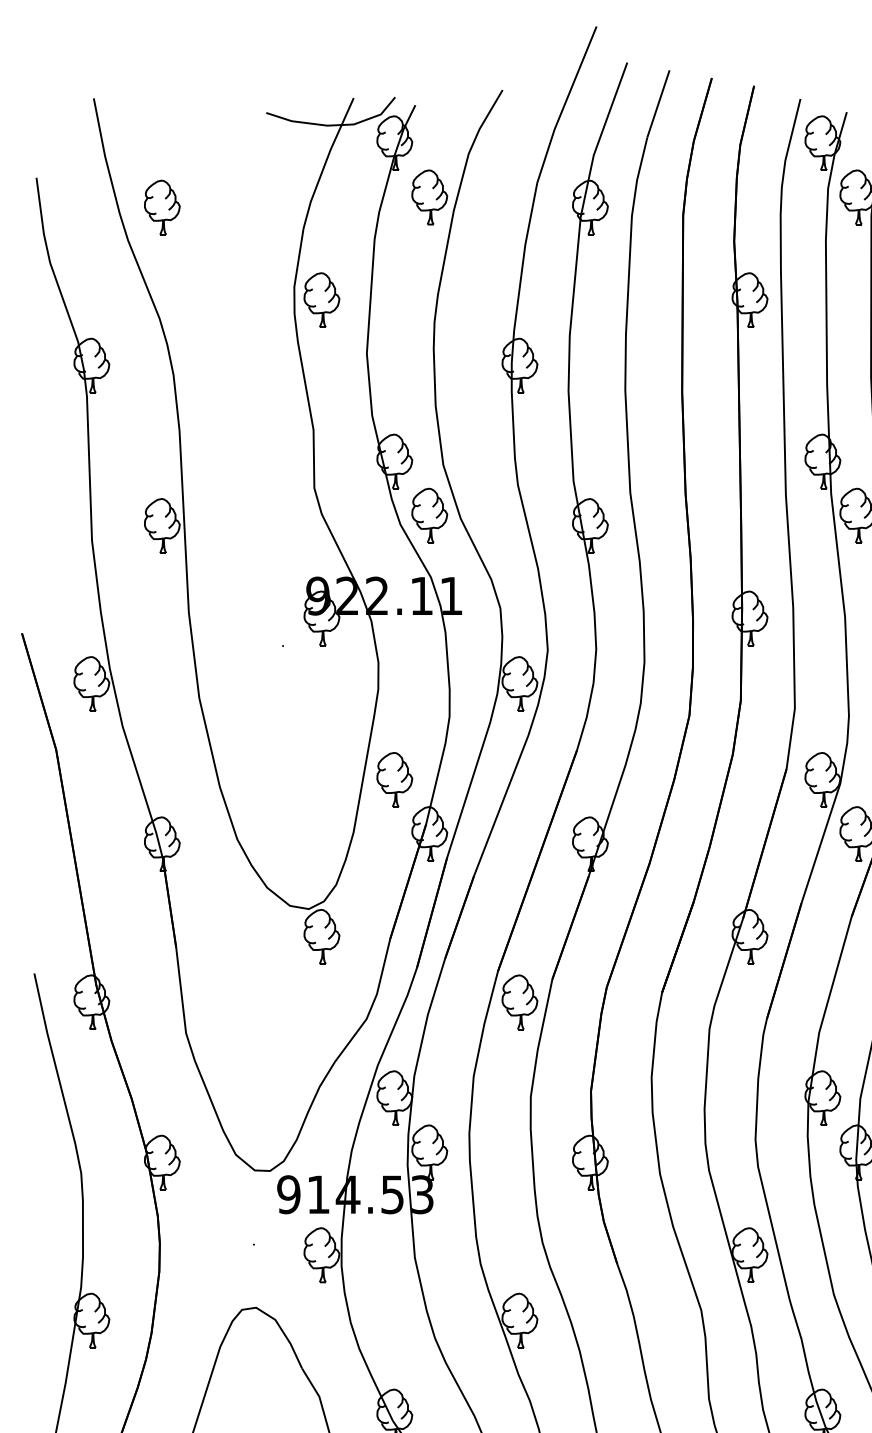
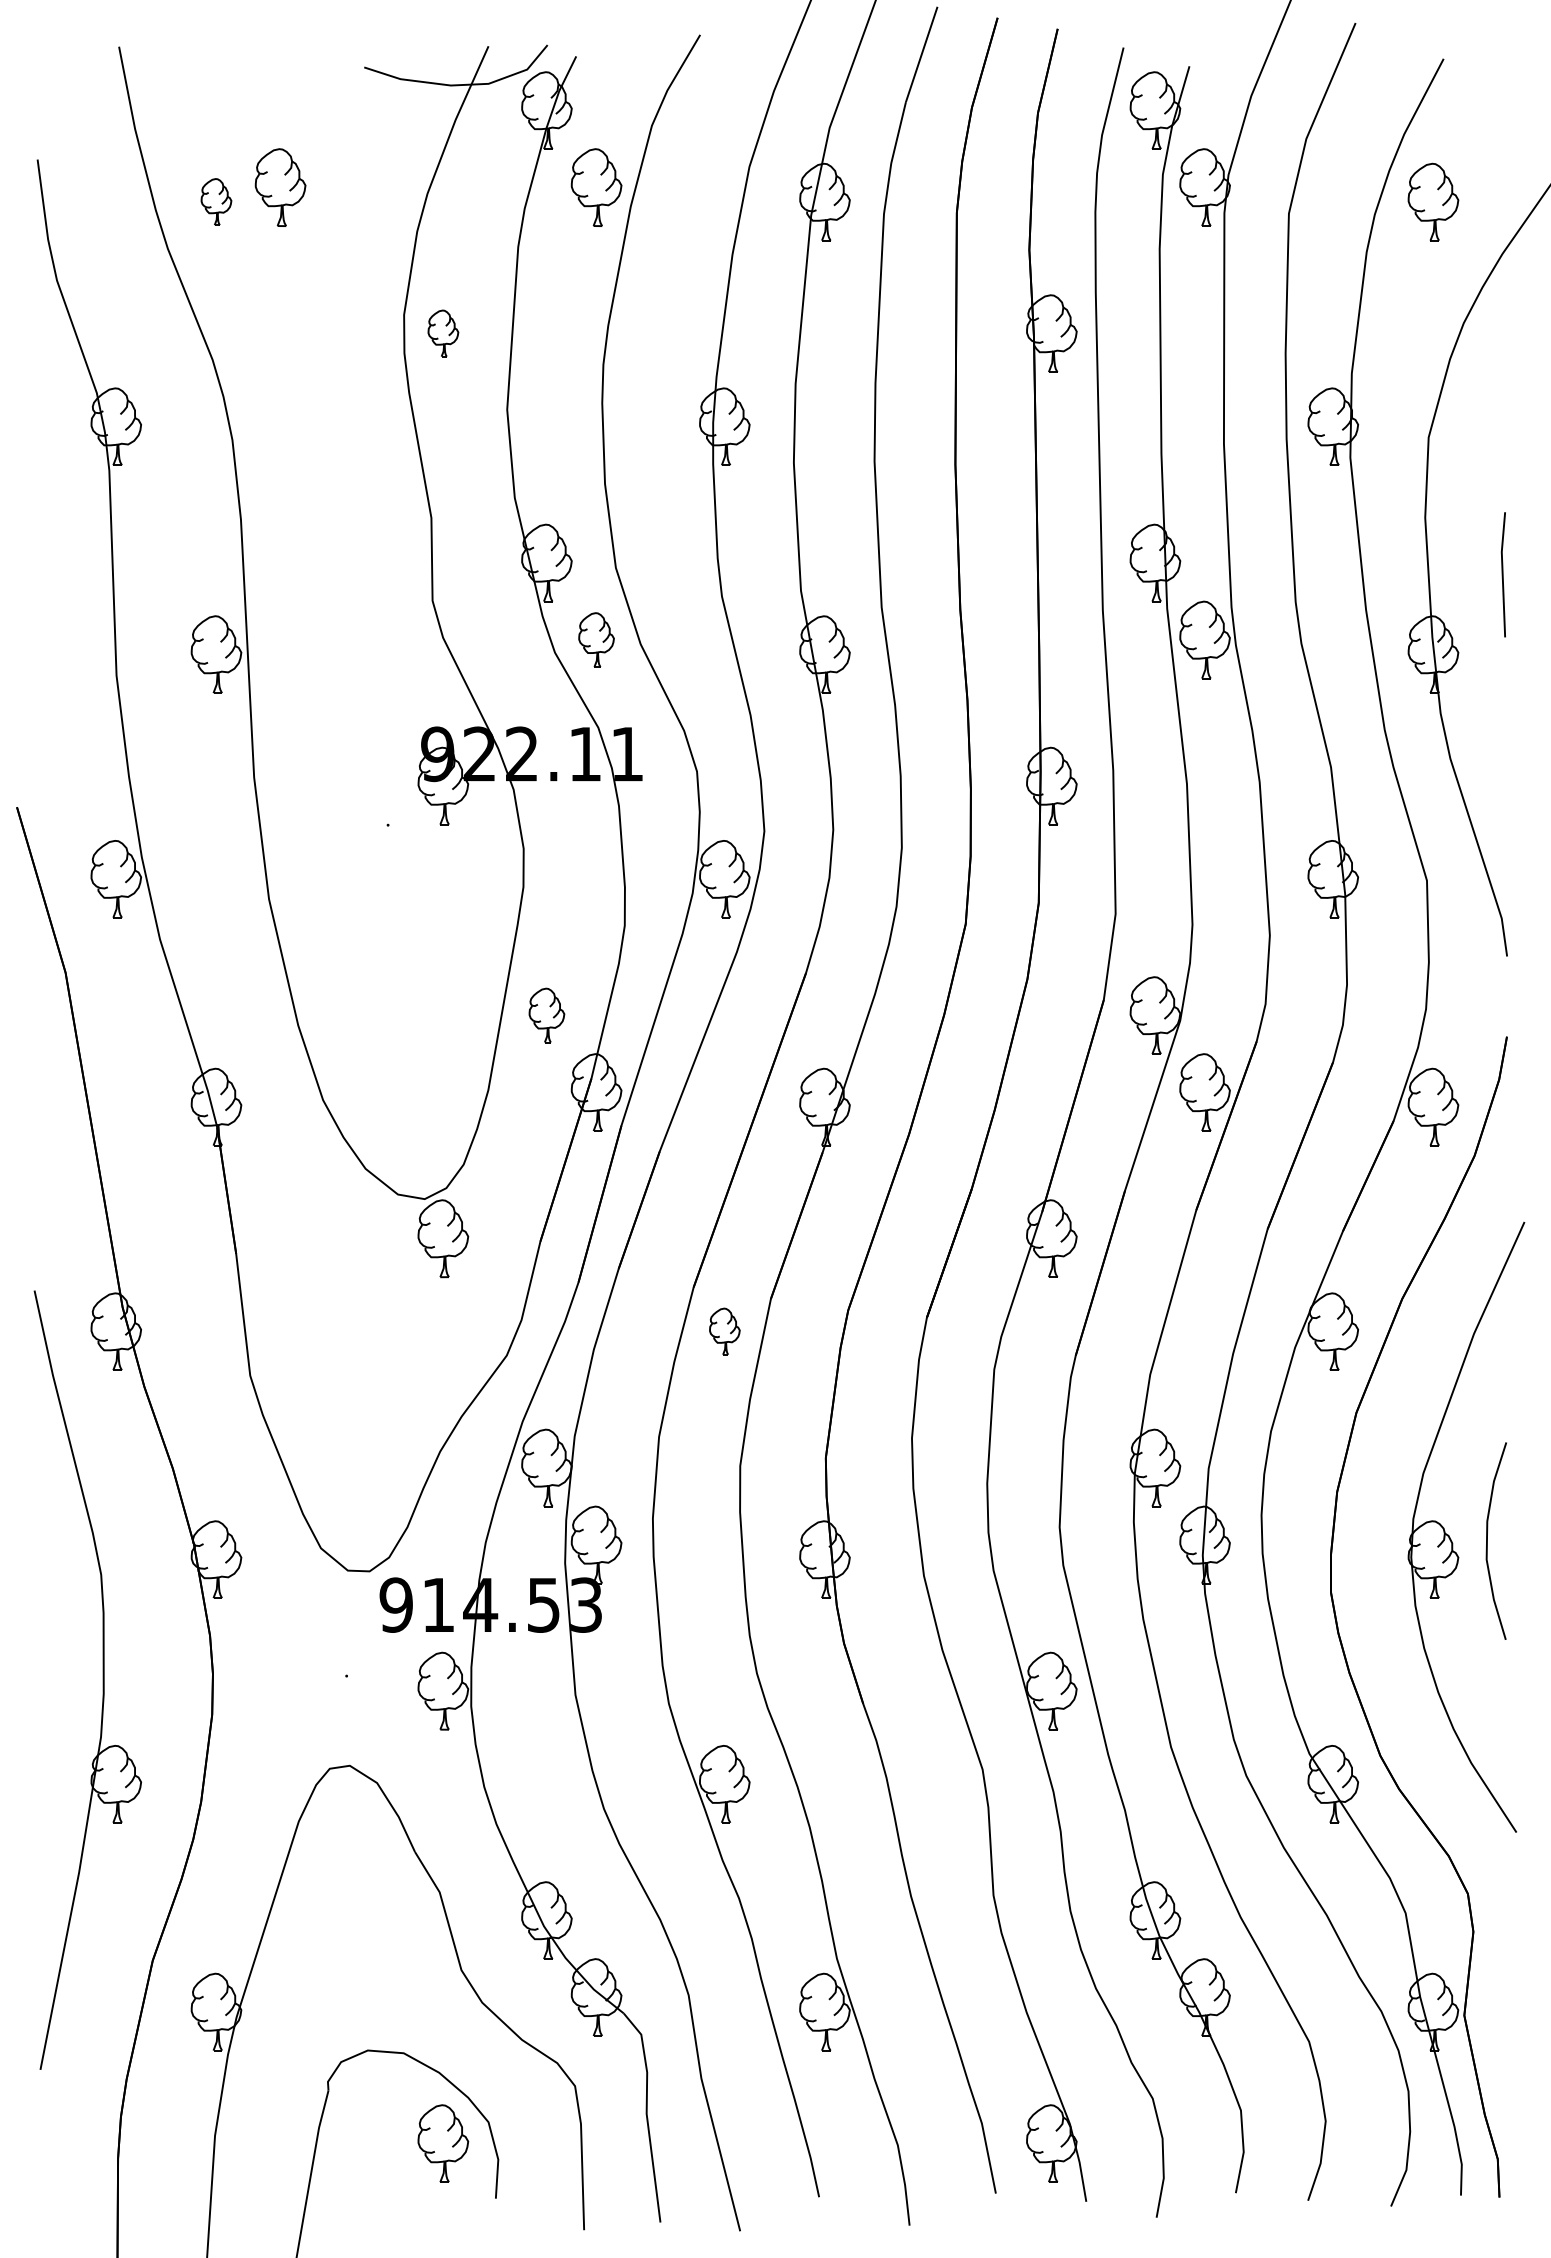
part: (207, 197) -> (280, 187), added
part: (162, 207) -> (216, 201), size x0.6
part: (322, 300) -> (443, 333), size x0.6
part: (429, 515) -> (596, 639), size x0.7
part: (394, 779) -> (546, 1015), size x0.7
part: (519, 1002) -> (724, 1331), size x0.6

